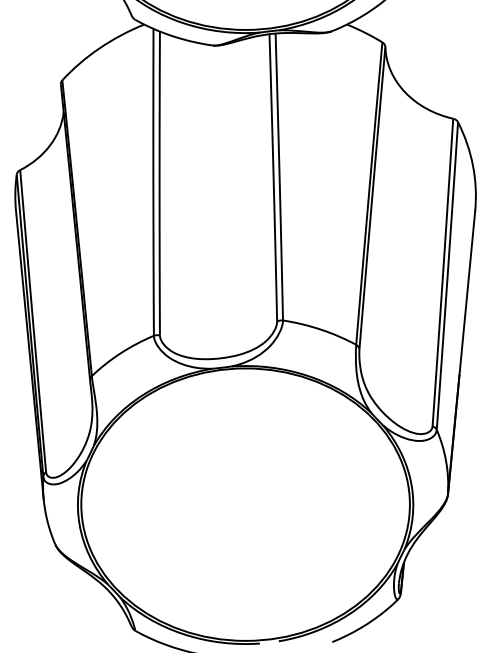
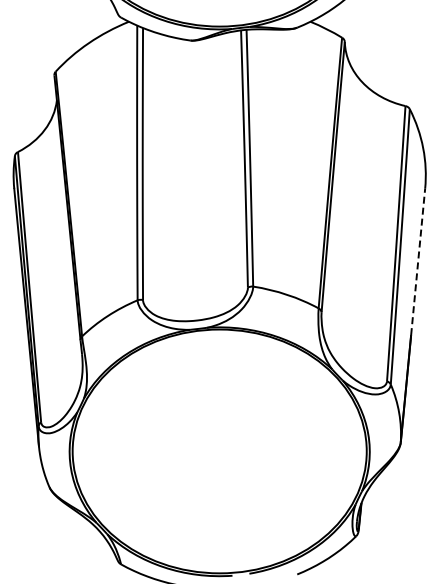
line: (467, 292) -> (418, 261), solid -> dashed

